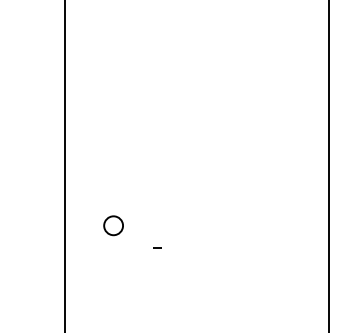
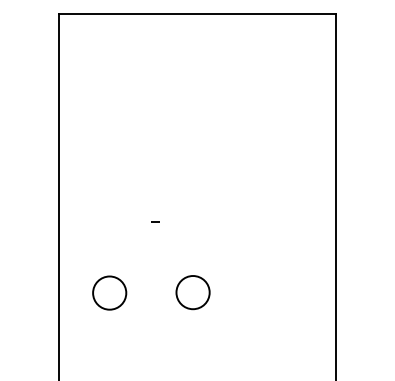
circle: (113, 225) -> (109, 292), size x1.67
circle: (192, 225) -> (192, 292), added
line: (157, 247) -> (155, 221), moved

